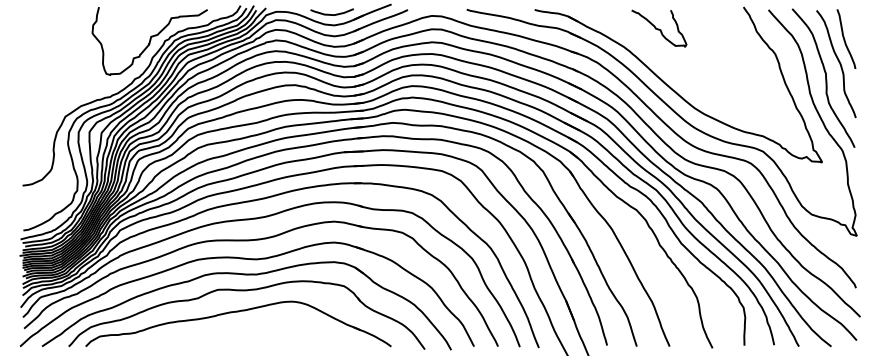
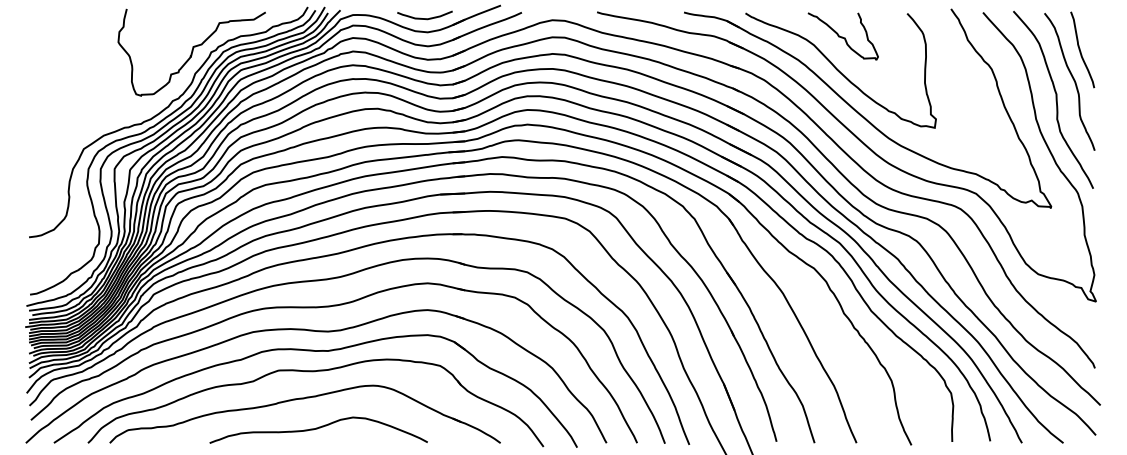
curve: (656, 55) -> (839, 70), added
curve: (248, 335) -> (318, 428), added

